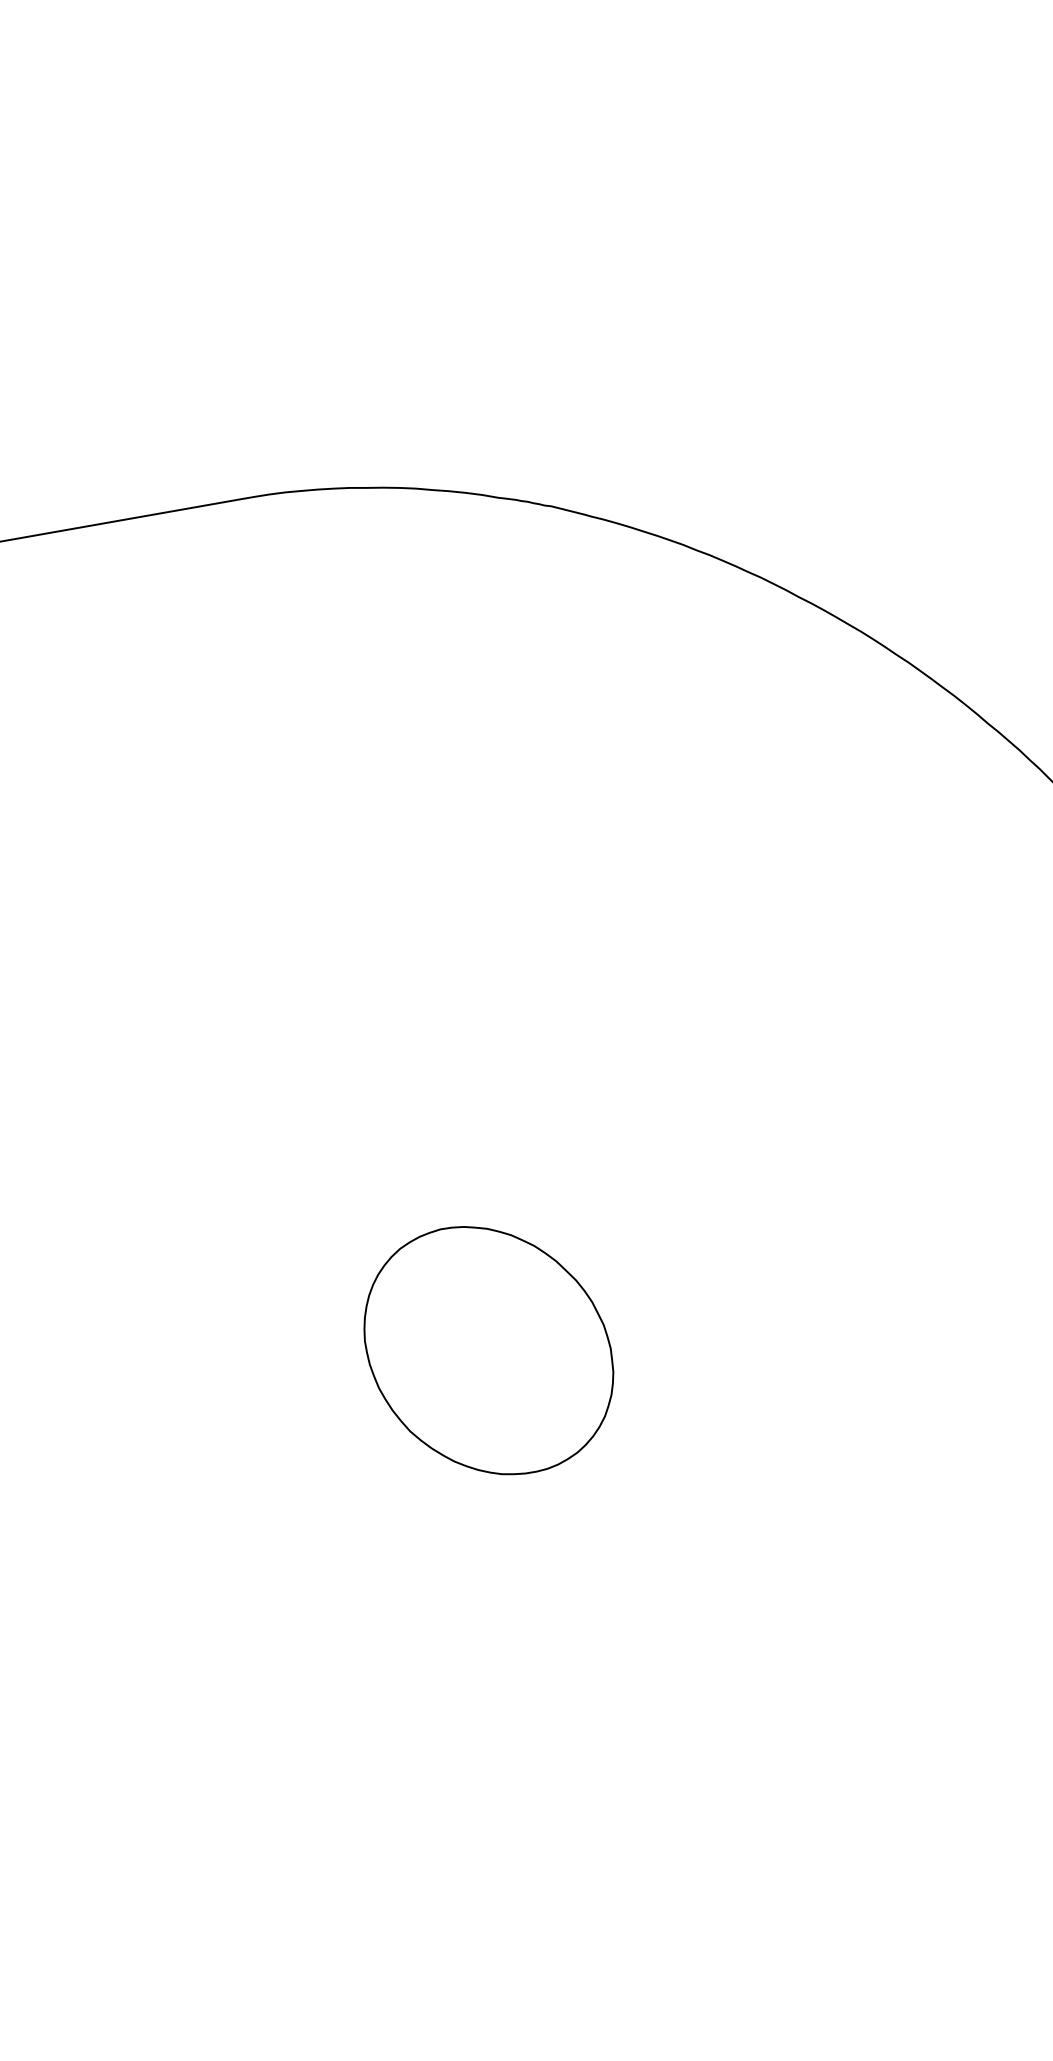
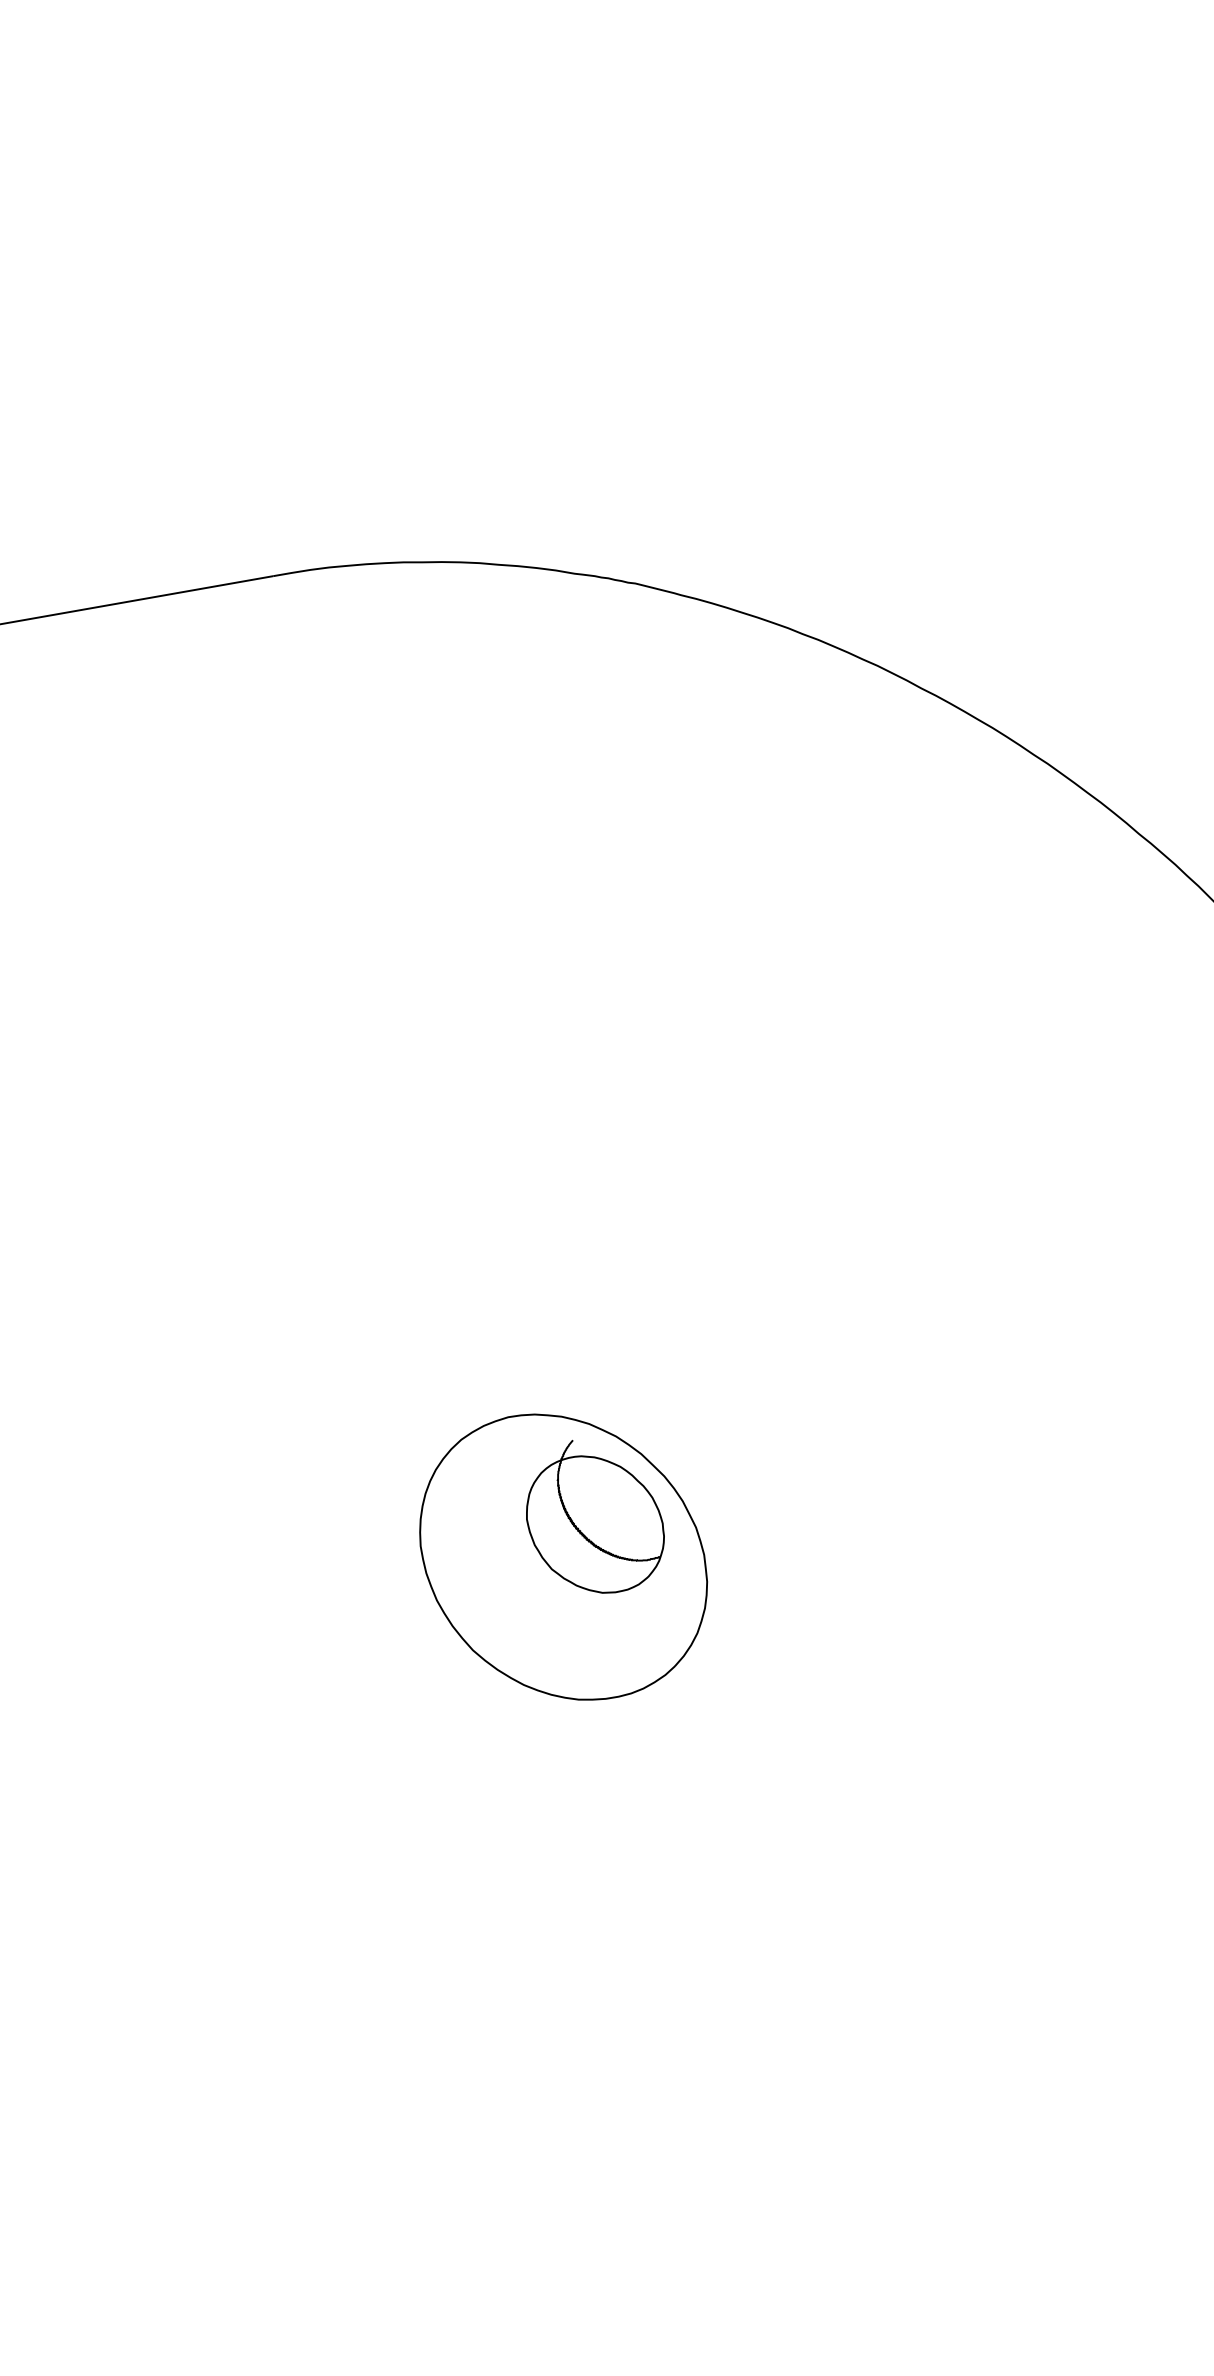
part: (516, 1315) -> (595, 1516), added

